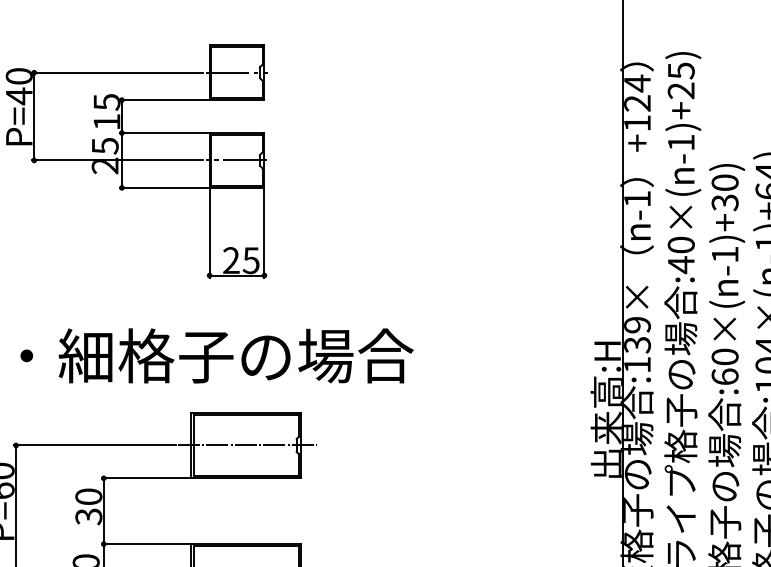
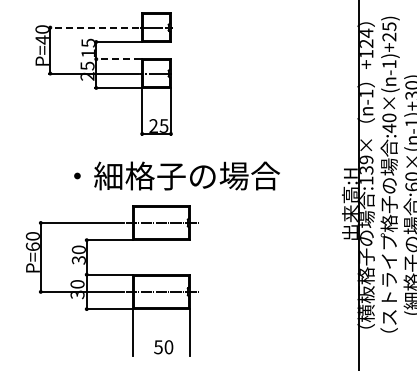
line: (118, 72) -> (94, 27), solid -> dashed
line: (162, 133) -> (117, 59), solid -> dashed
text: (215, 354) -> (176, 175), moved

